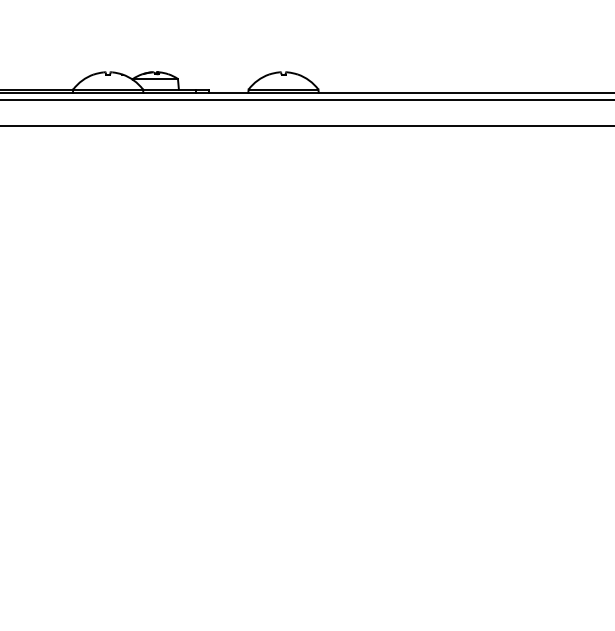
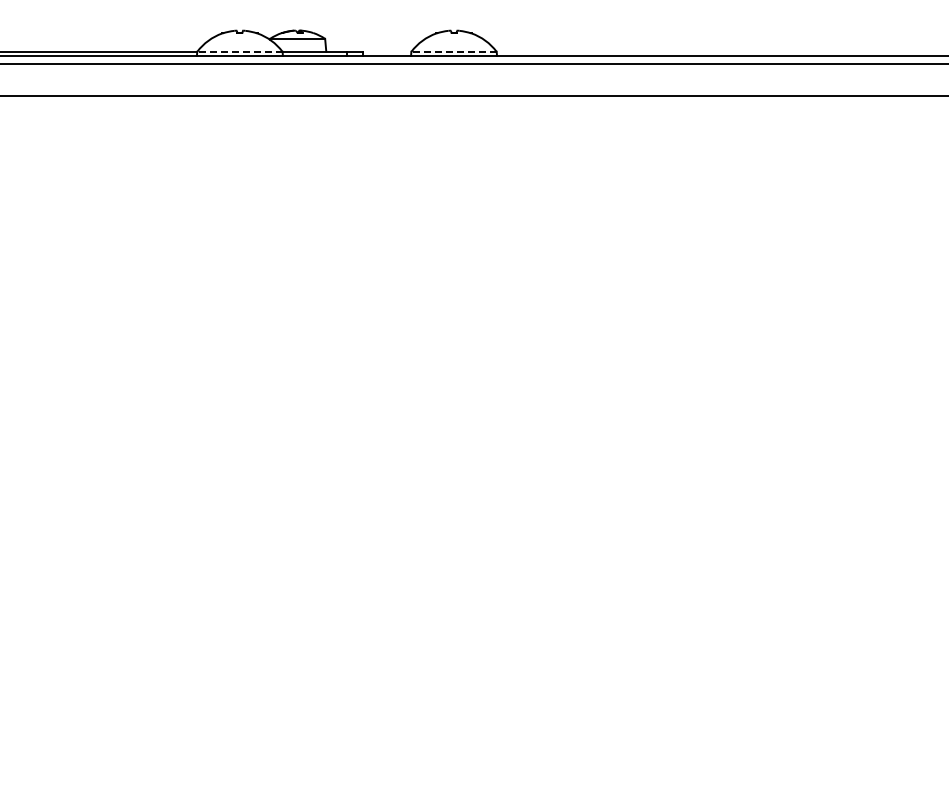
line: (107, 89) -> (239, 51), solid -> dashed
line: (283, 89) -> (454, 51), solid -> dashed

